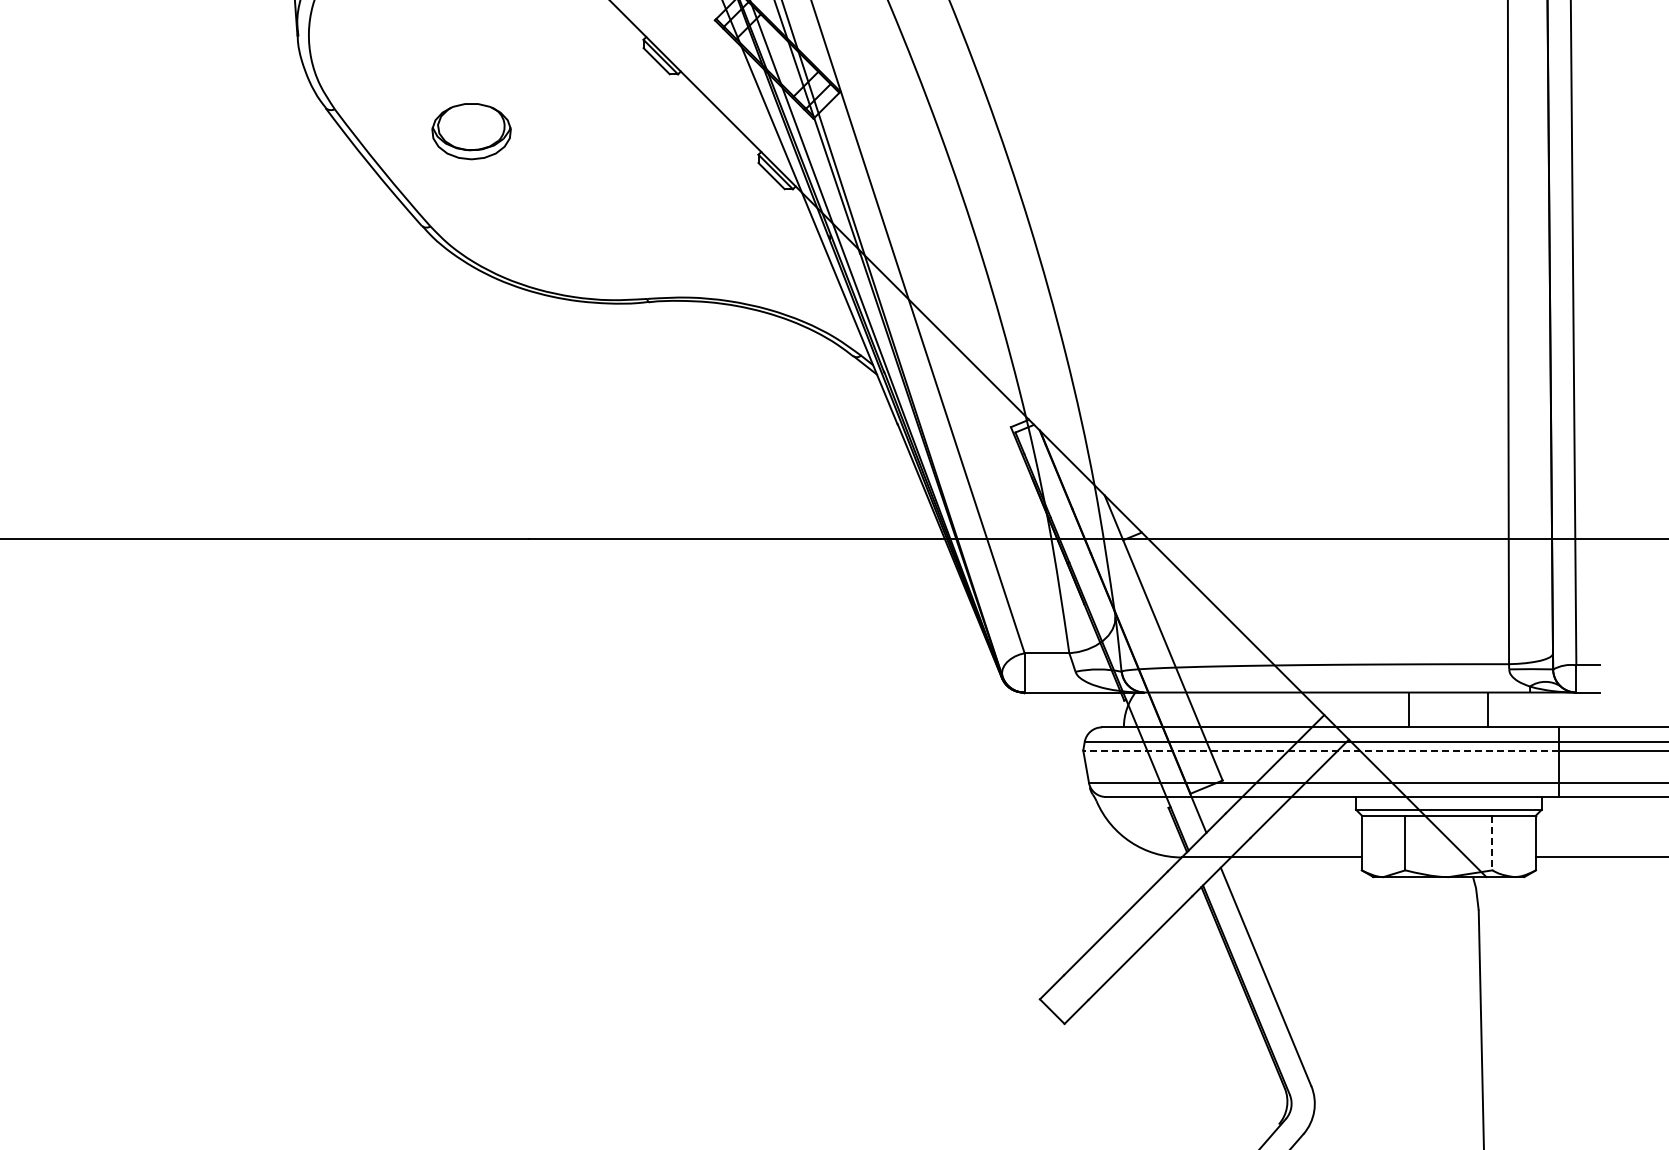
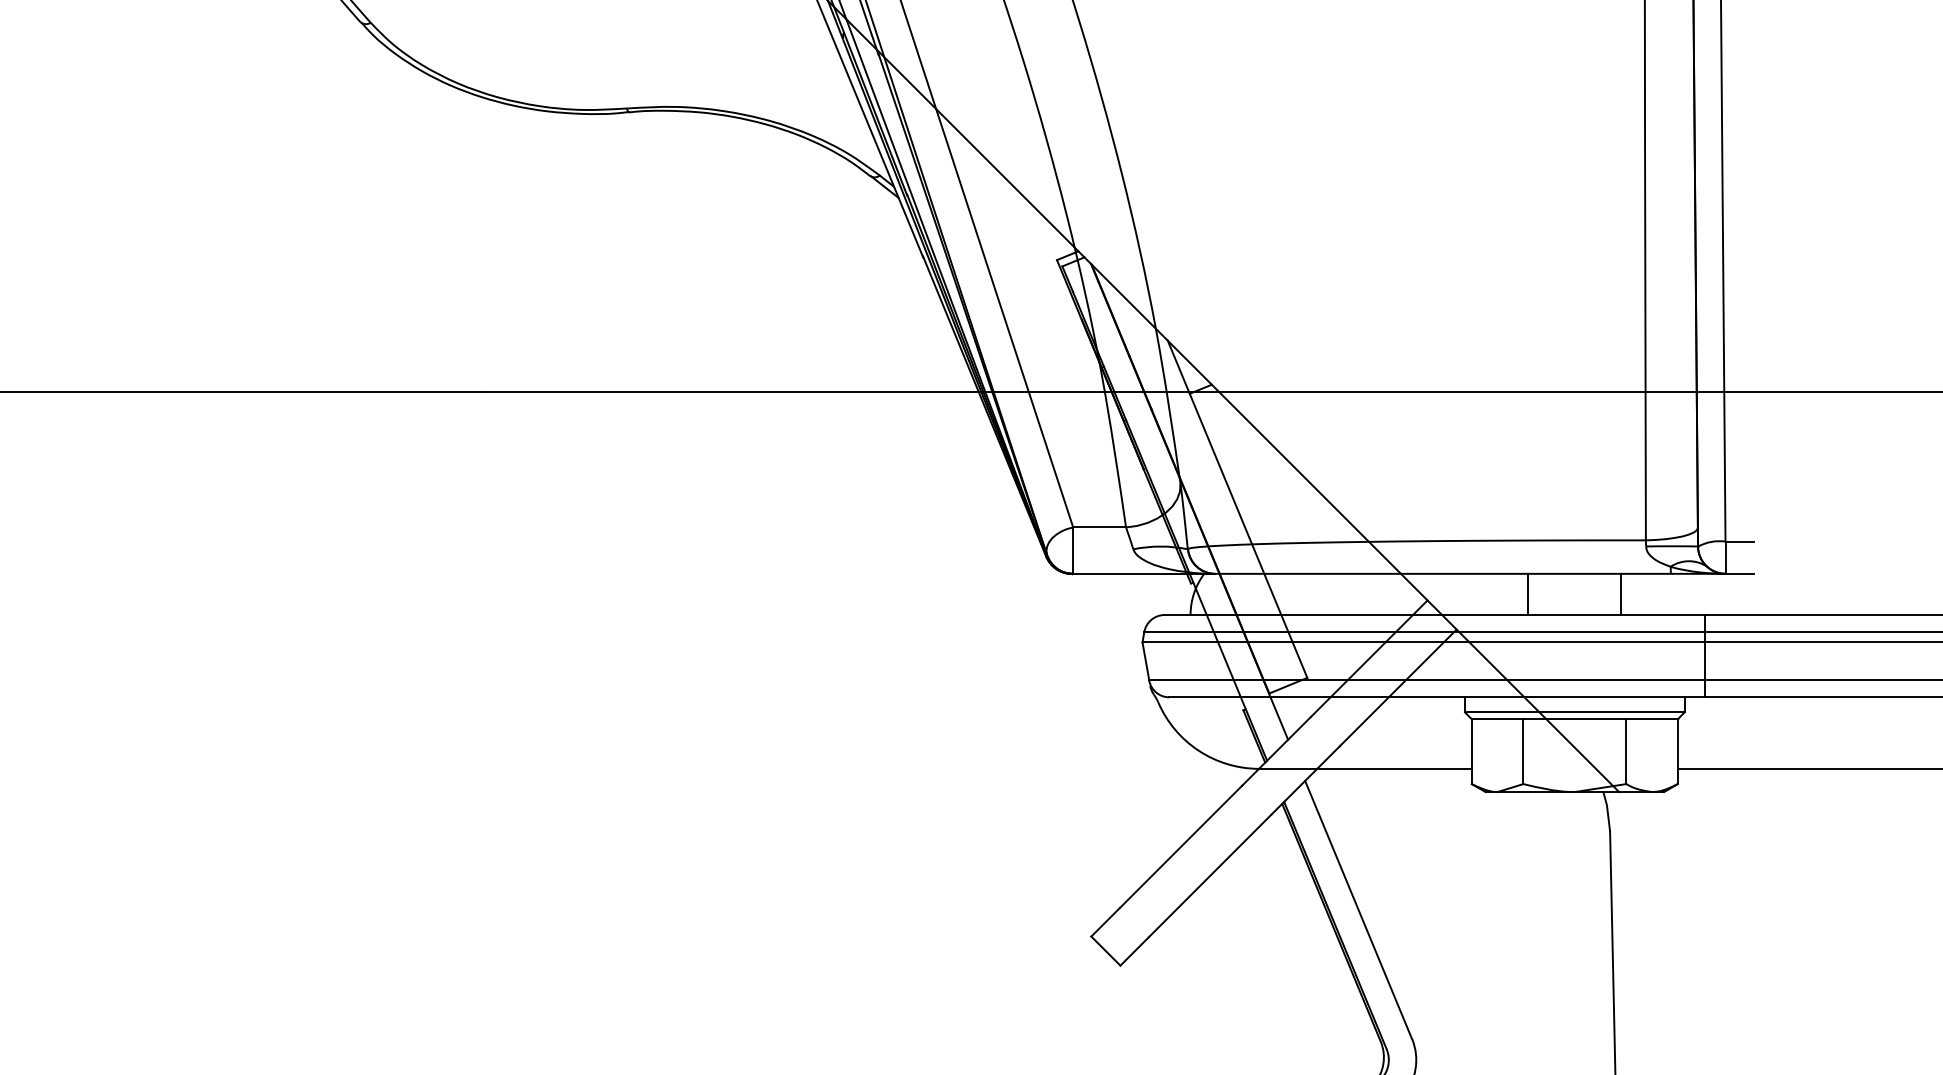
line: (1321, 750) -> (1424, 642), dashed -> solid
line: (1492, 843) -> (1626, 752), dashed -> solid

